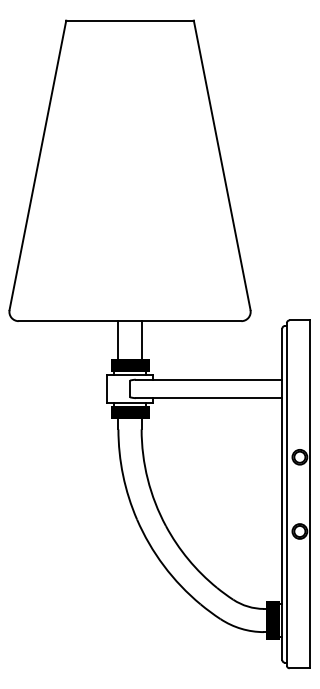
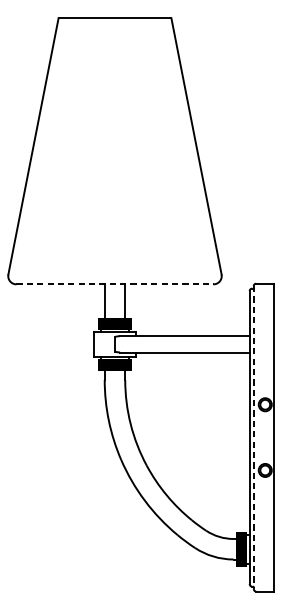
line: (130, 321) -> (115, 284), solid -> dashed
line: (286, 494) -> (253, 437), solid -> dashed

